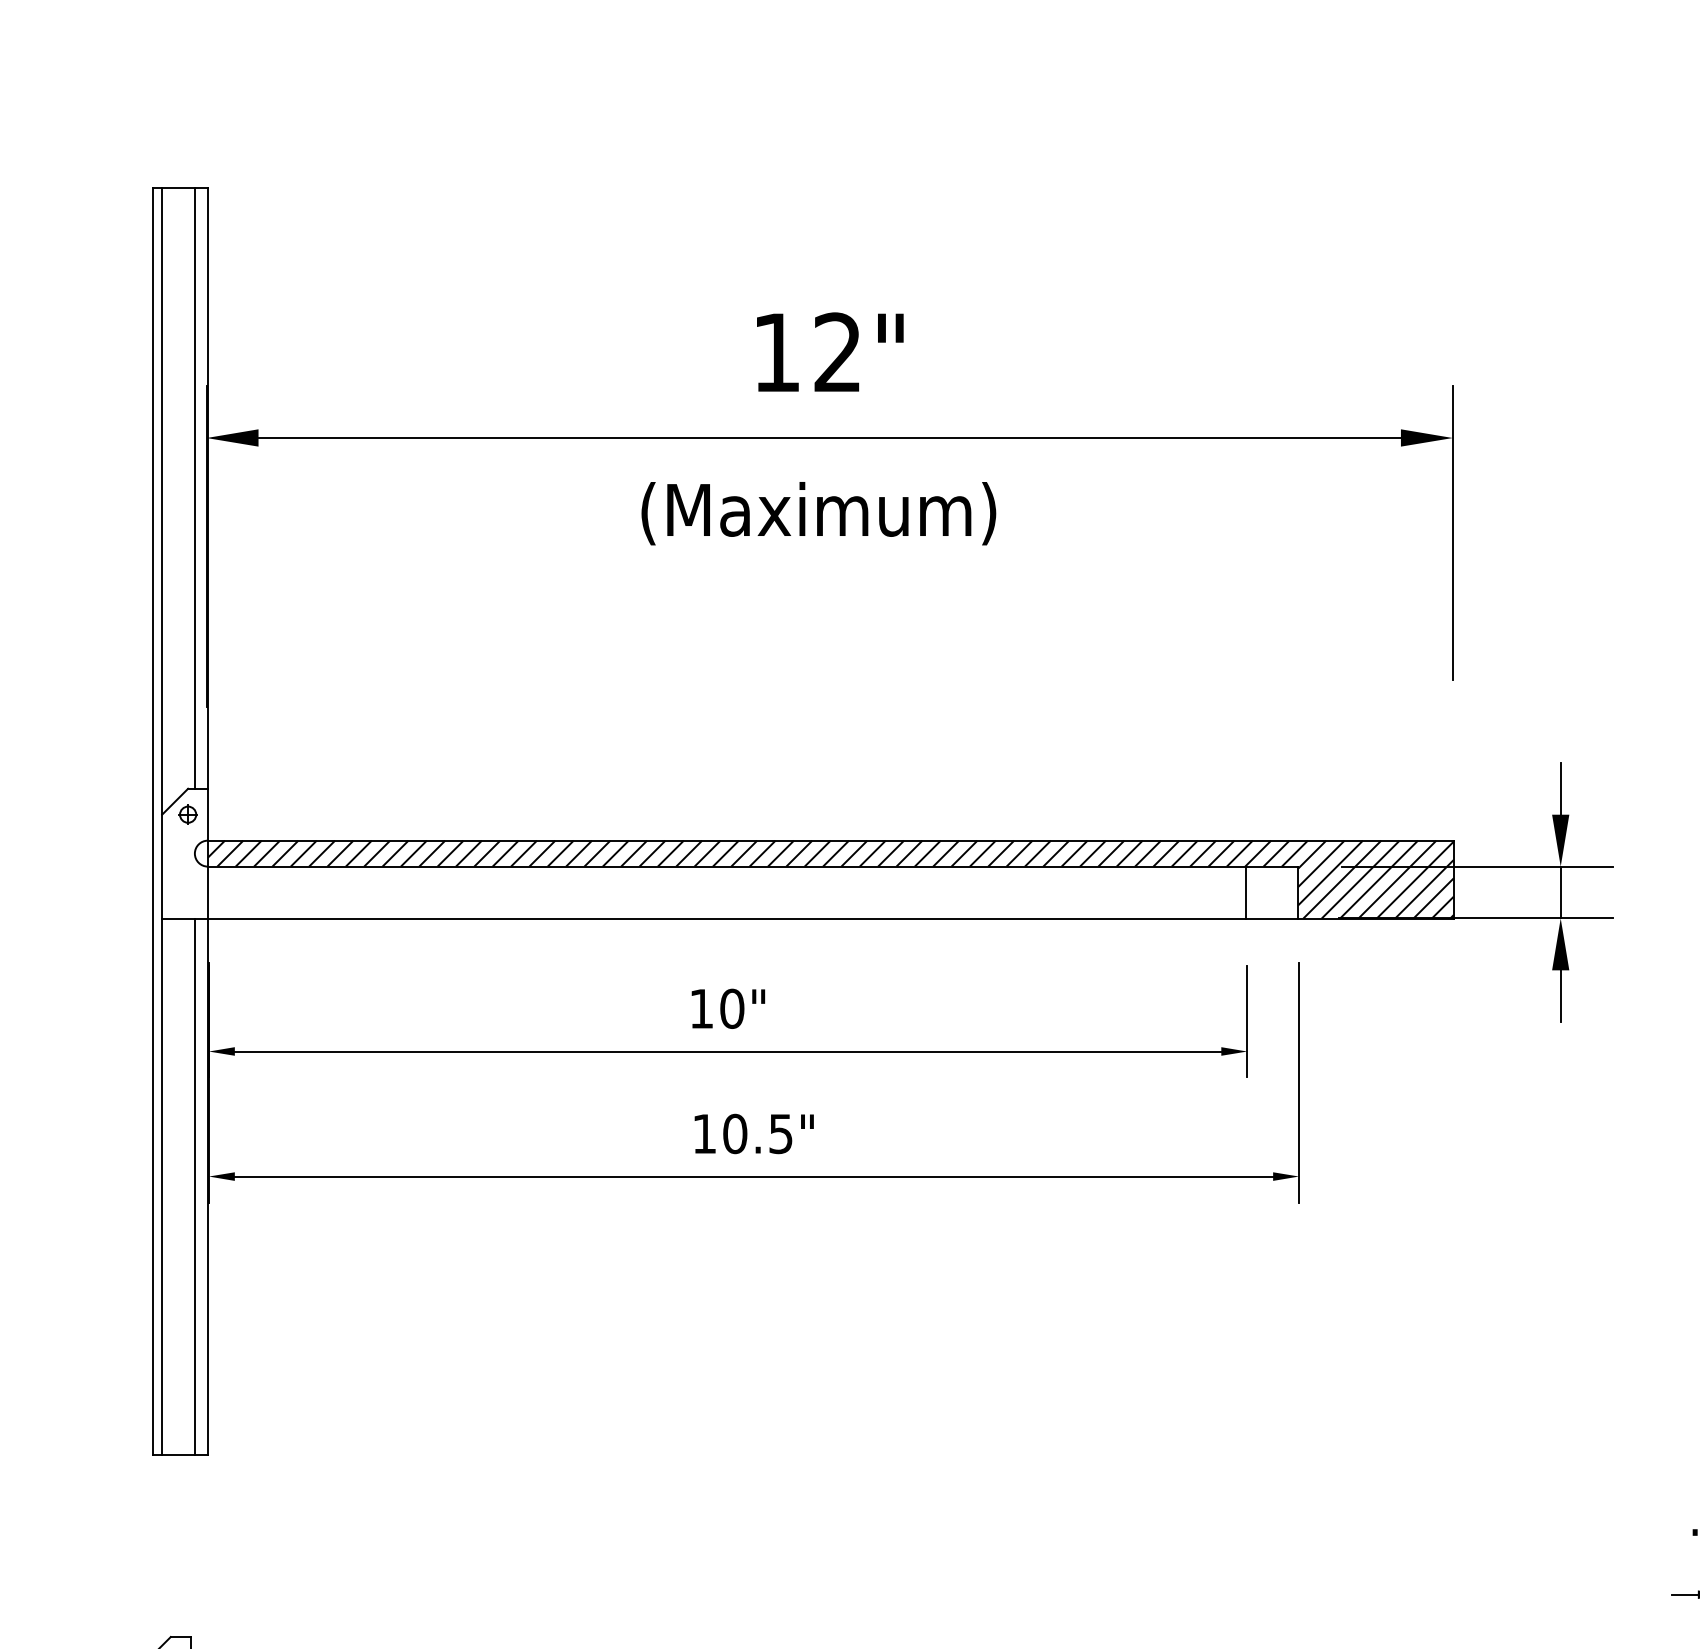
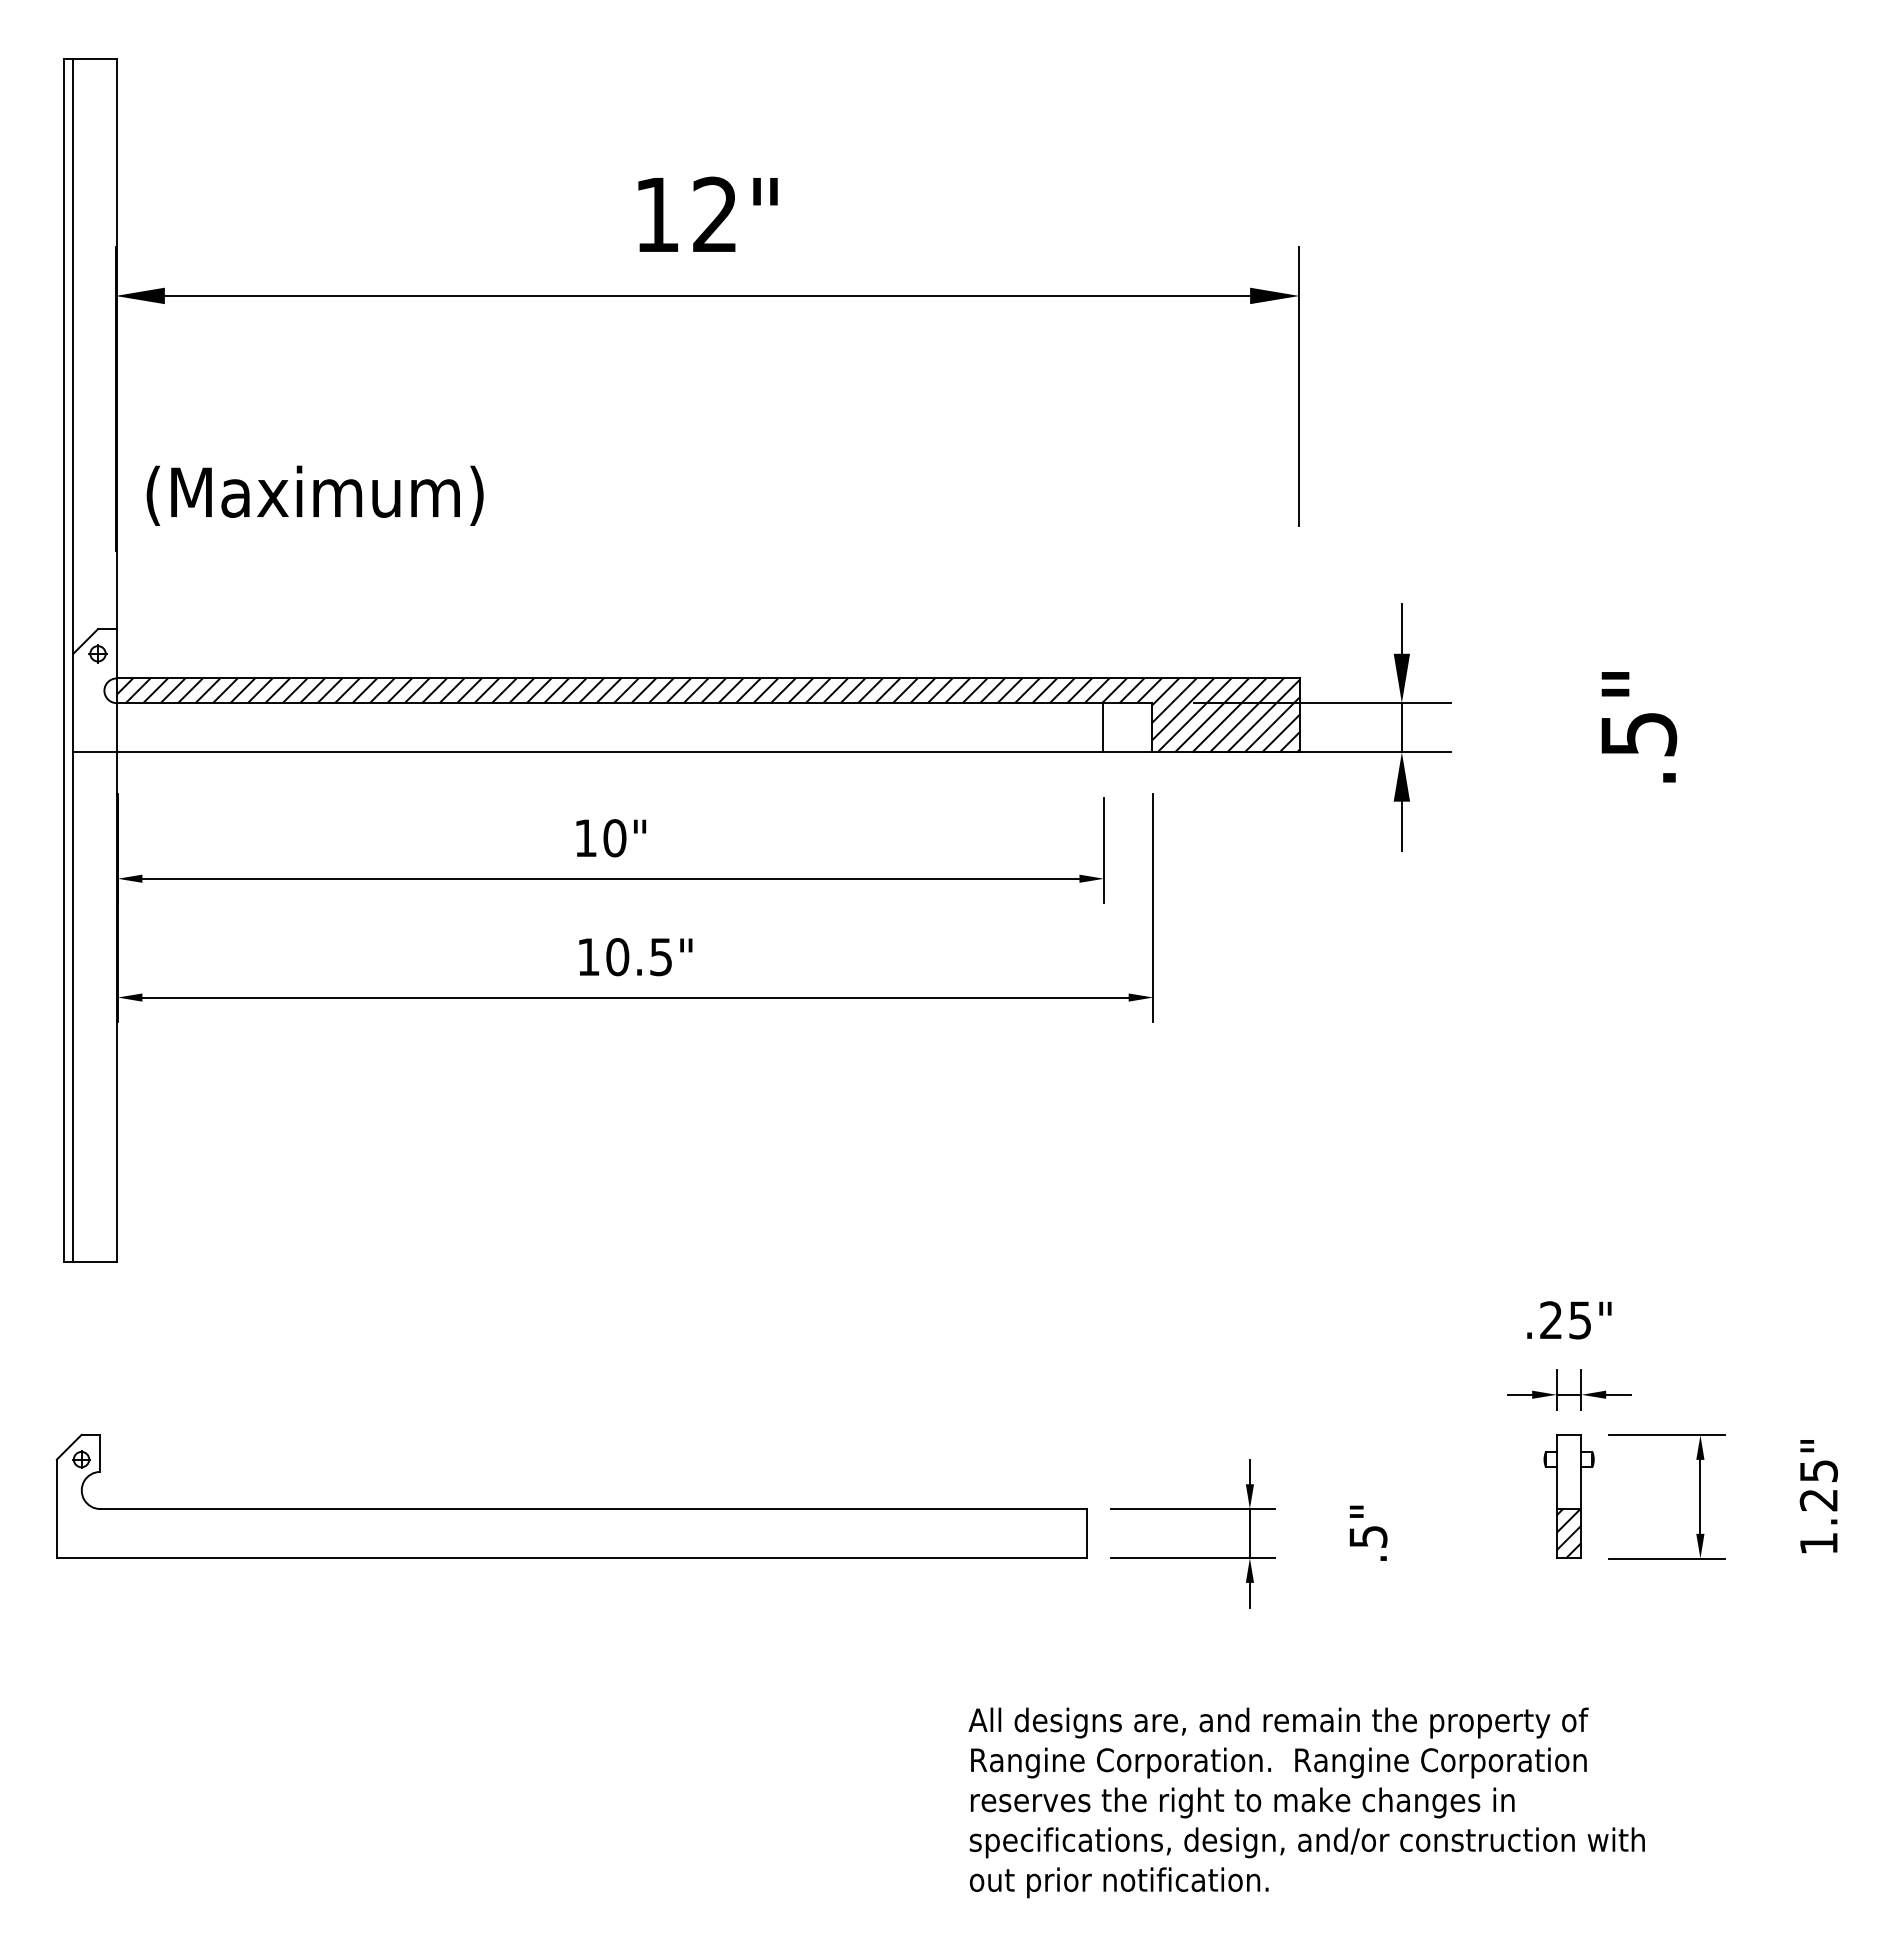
line: (194, 488) -> (104, 343), removed
text: (818, 513) -> (314, 495), moved
line: (194, 1185) -> (104, 1006), removed

